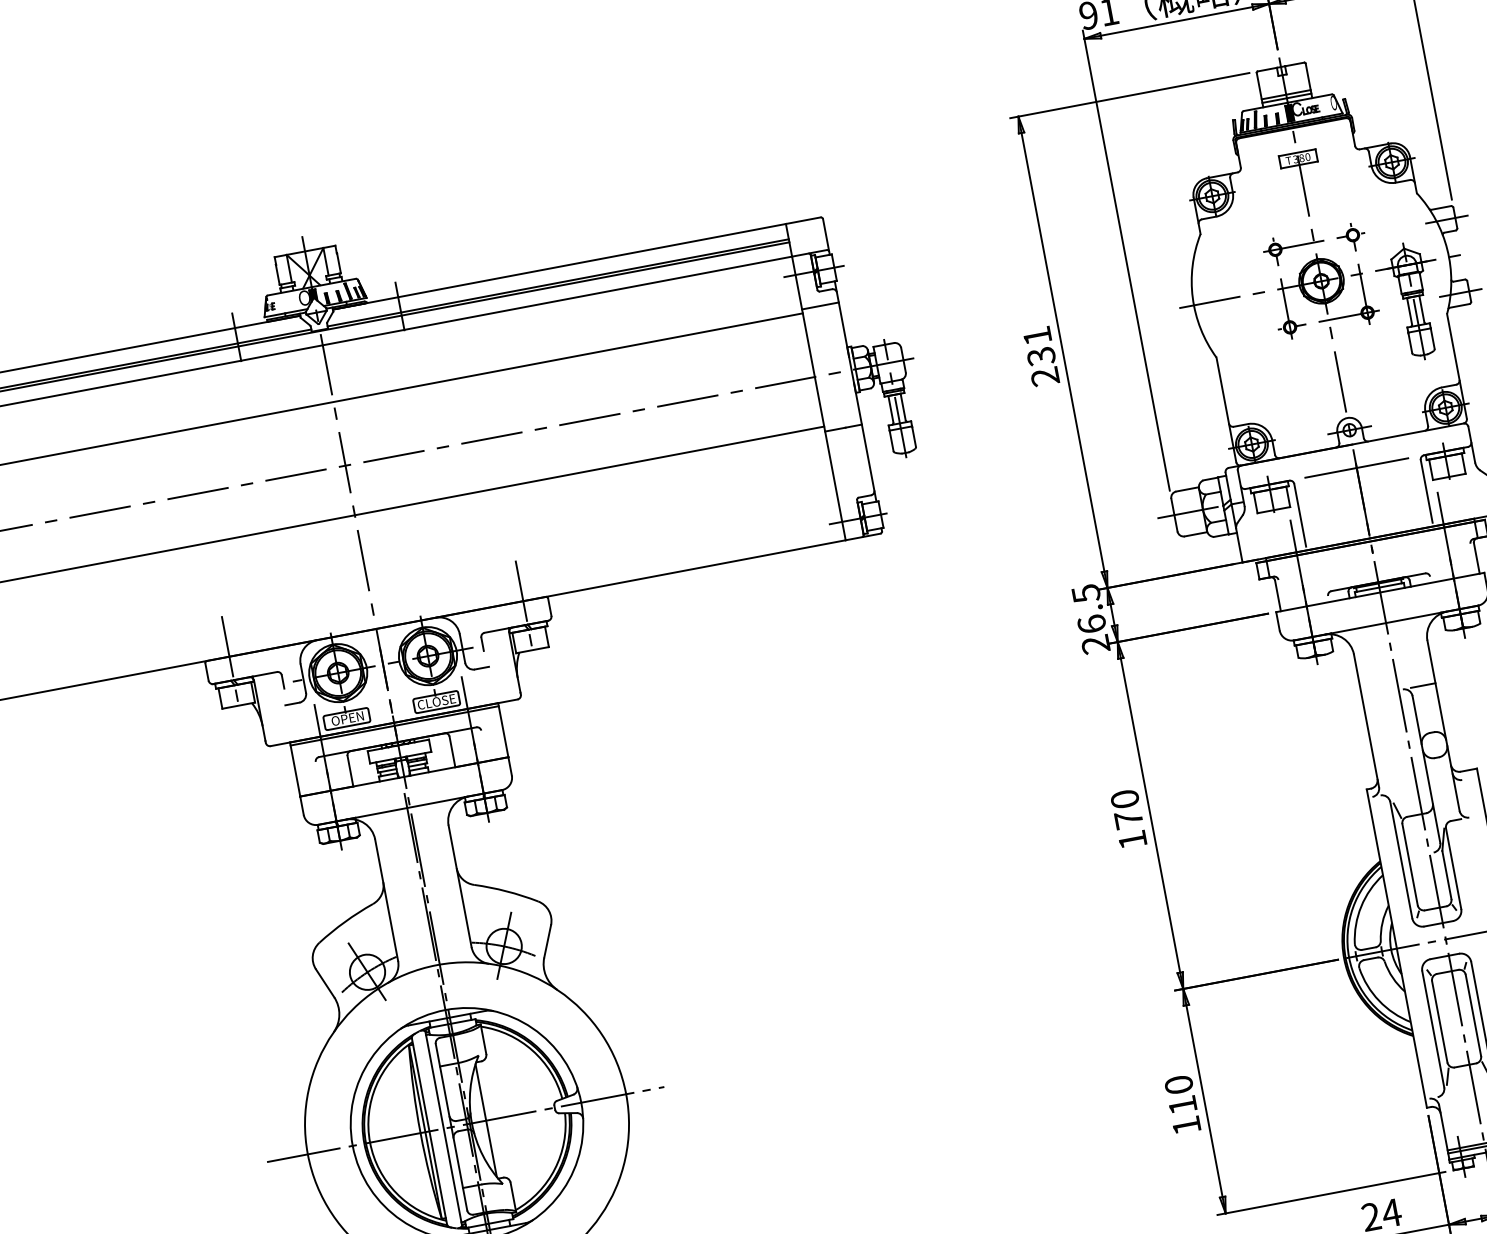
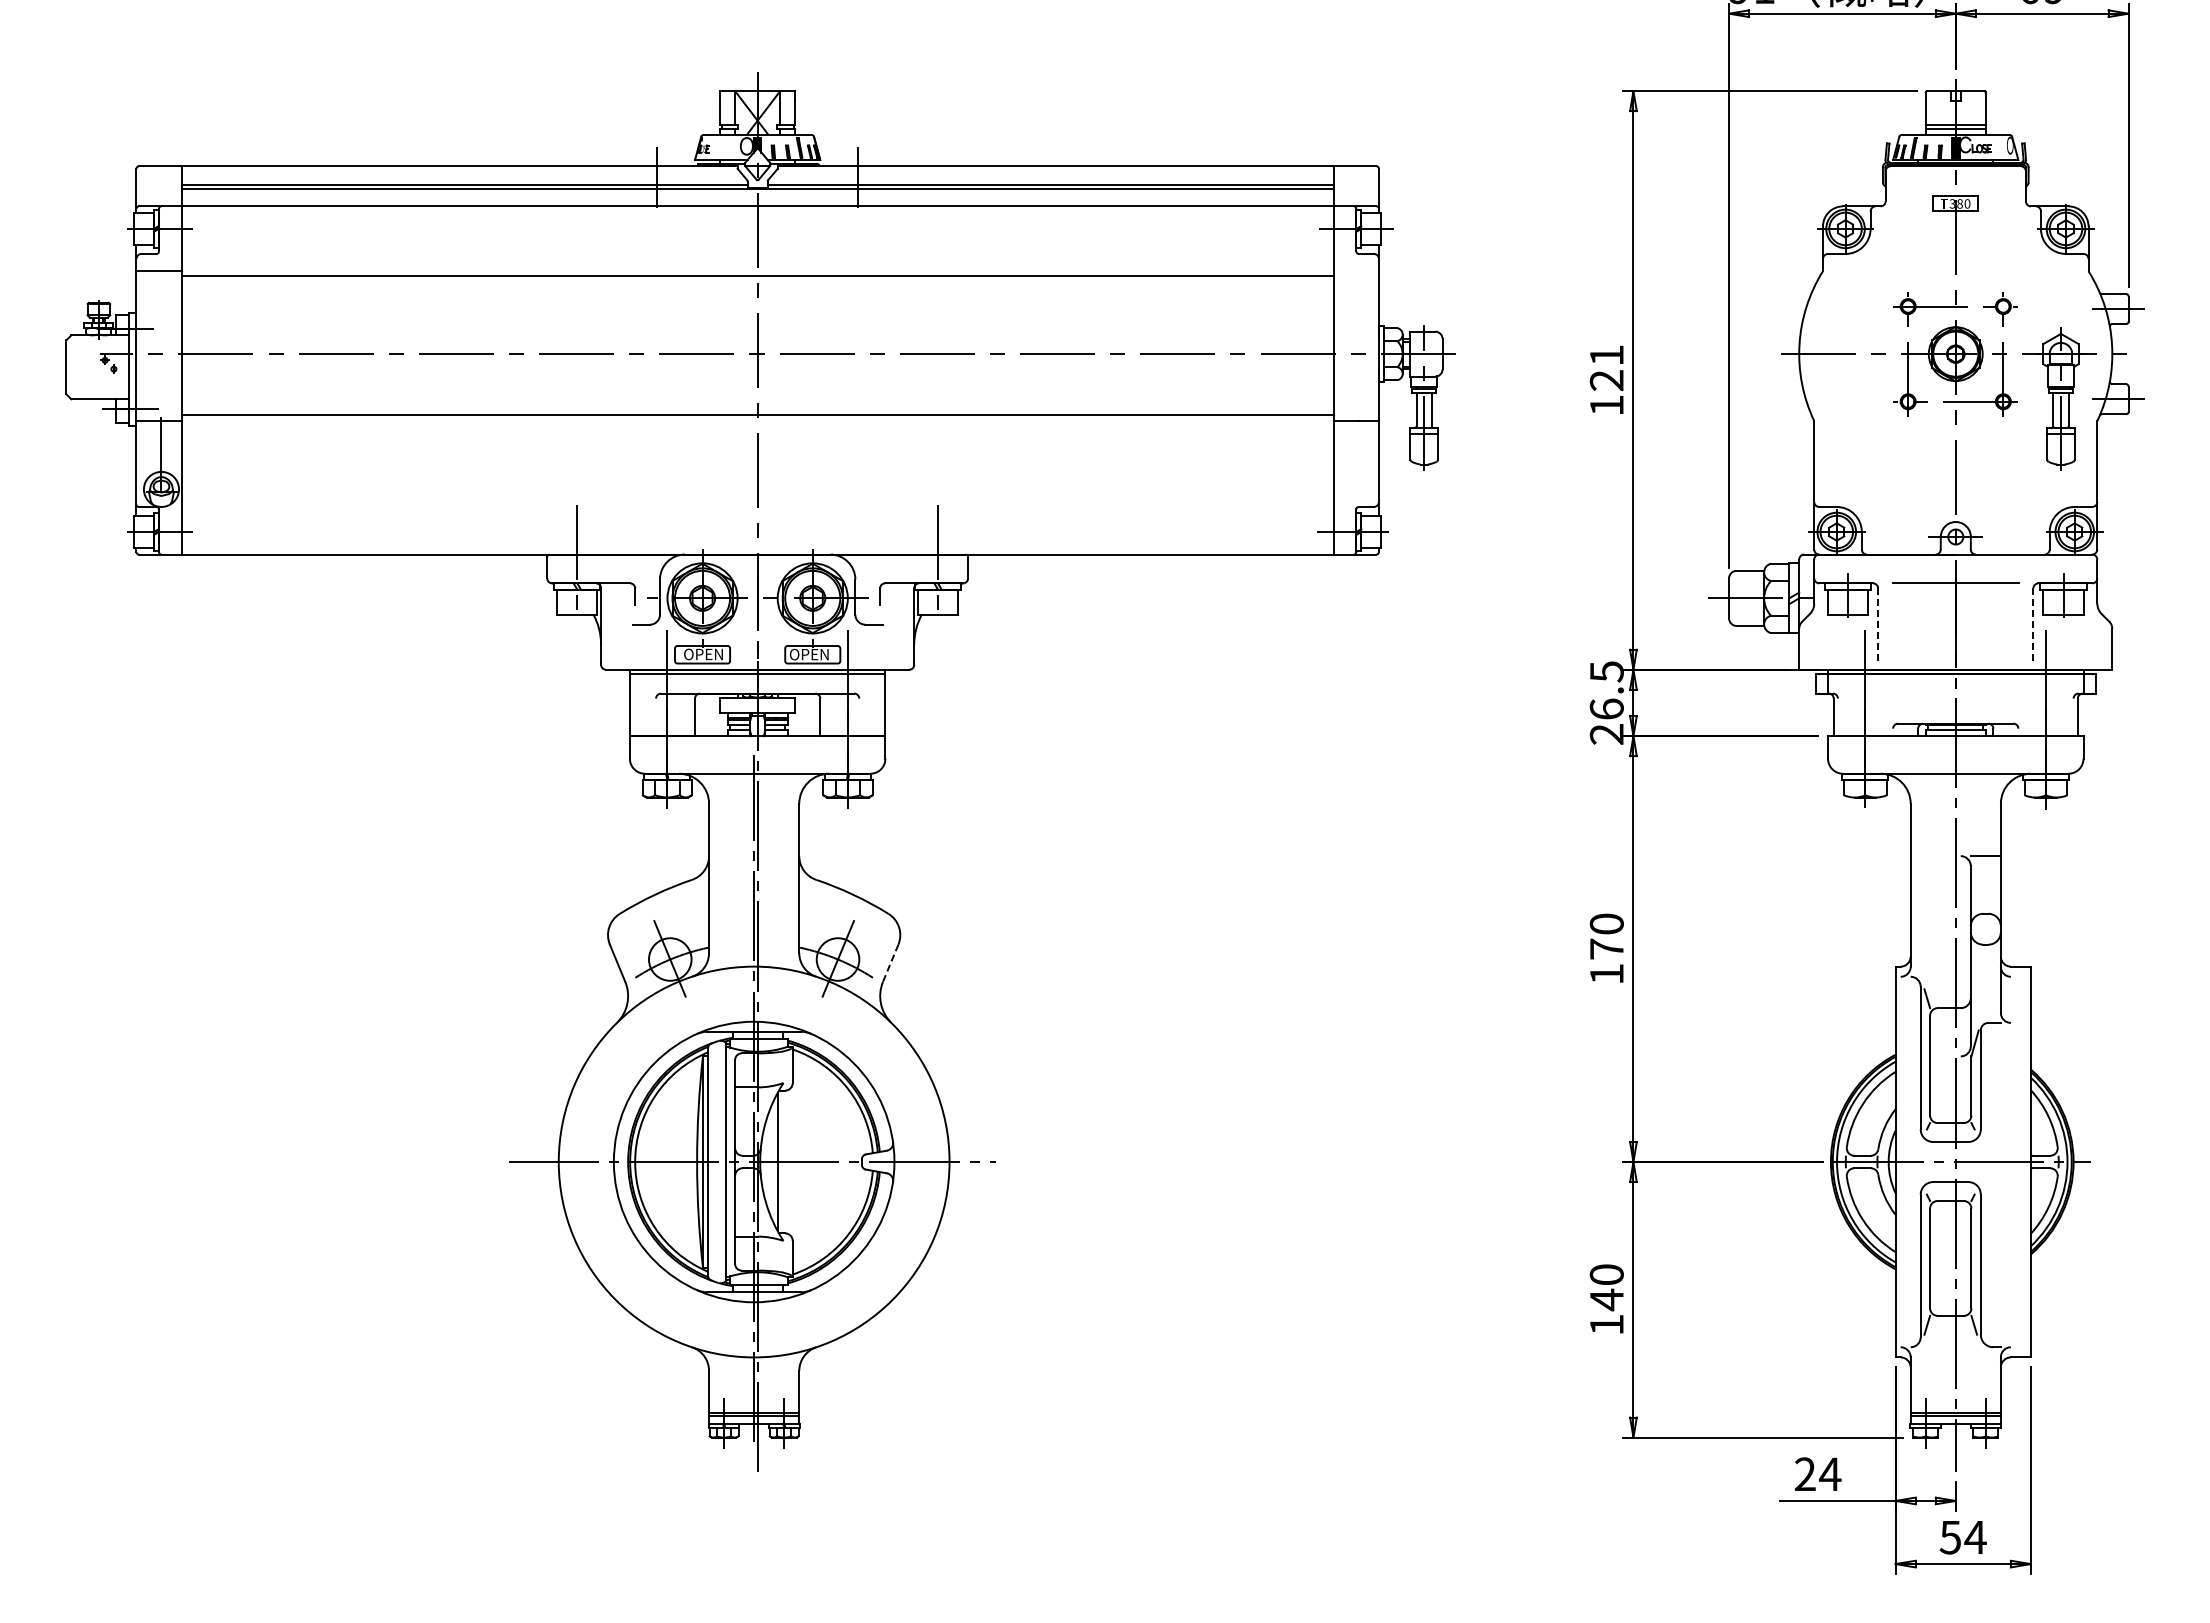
line: (819, 306) -> (1355, 271), removed
text: (1042, 366) -> (1606, 392), 231 -> 121
line: (1426, 491) -> (2033, 627), solid -> dashed
line: (1300, 515) -> (1878, 627), solid -> dashed
text: (438, 701) -> (815, 654), CLOSE -> OPEN
line: (547, 941) -> (890, 963), solid -> dashed
text: (1182, 1105) -> (1606, 1299), 110 -> 140

